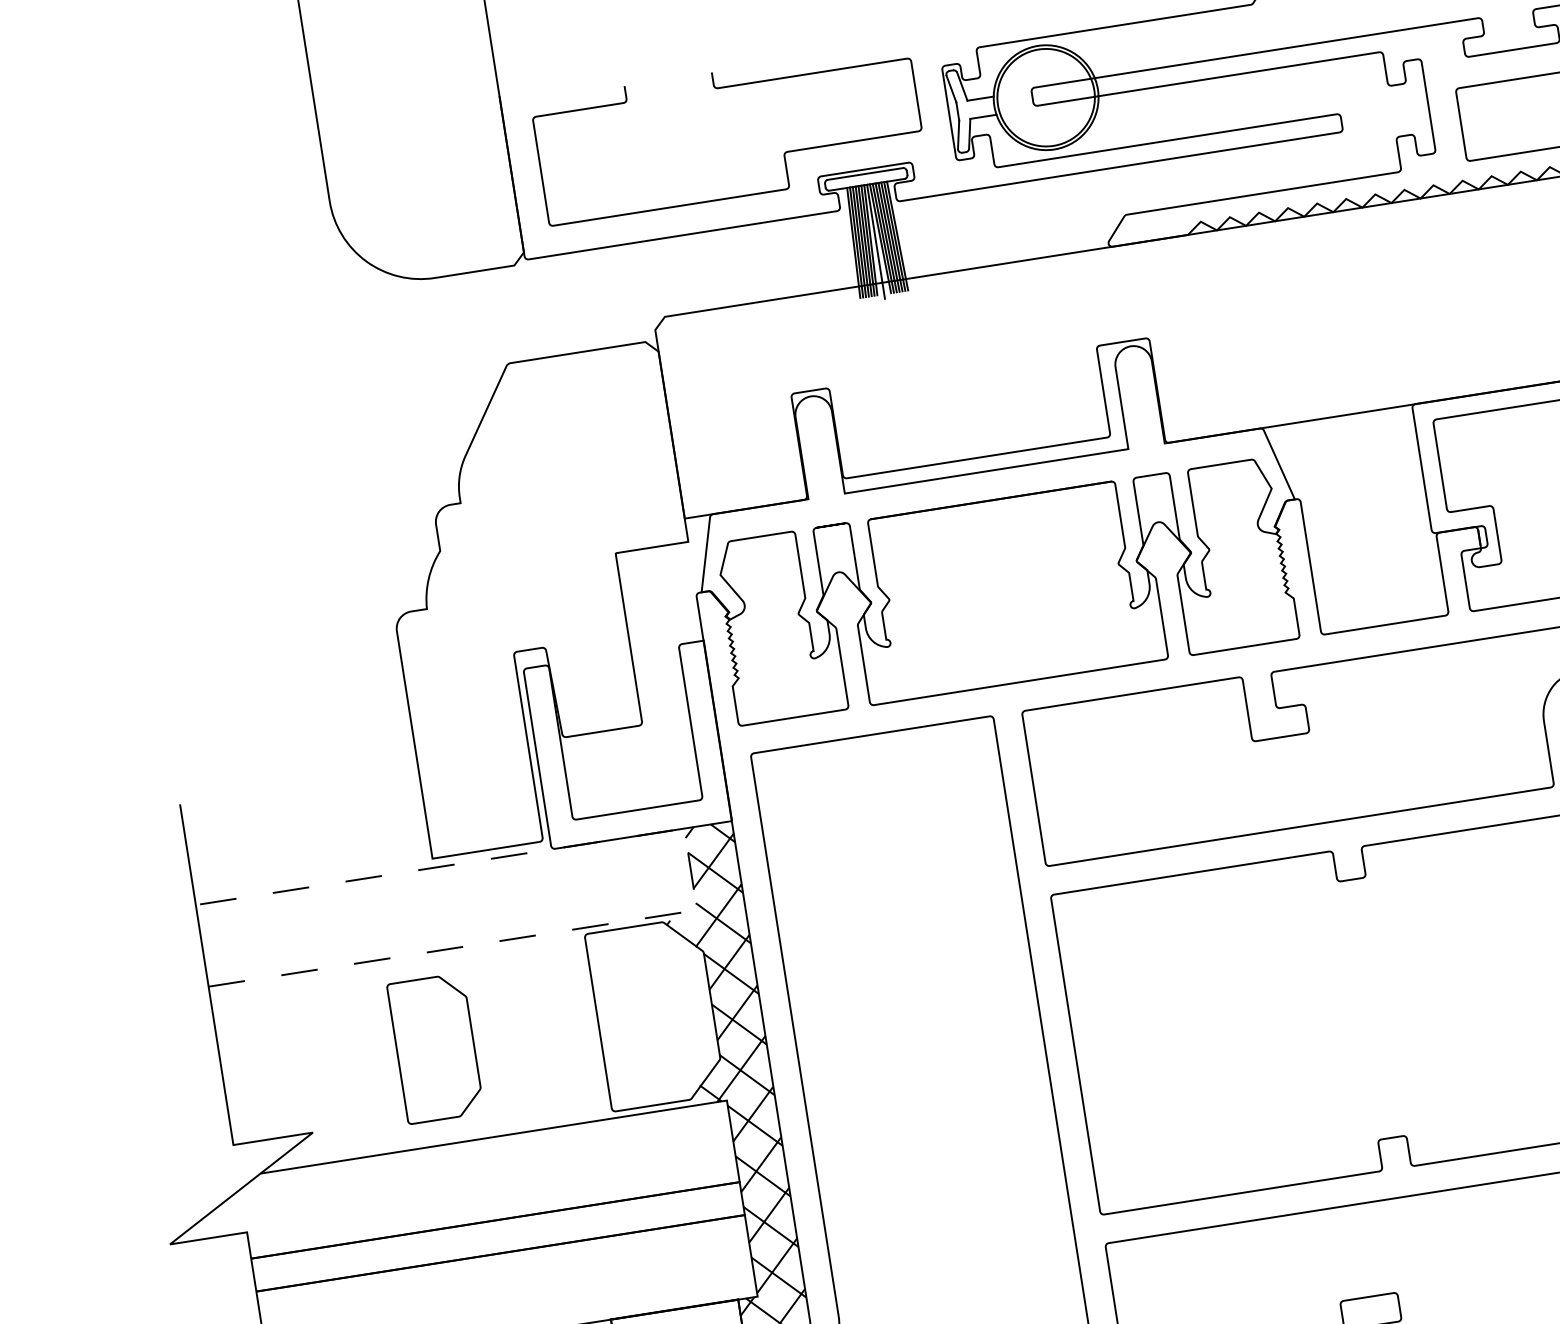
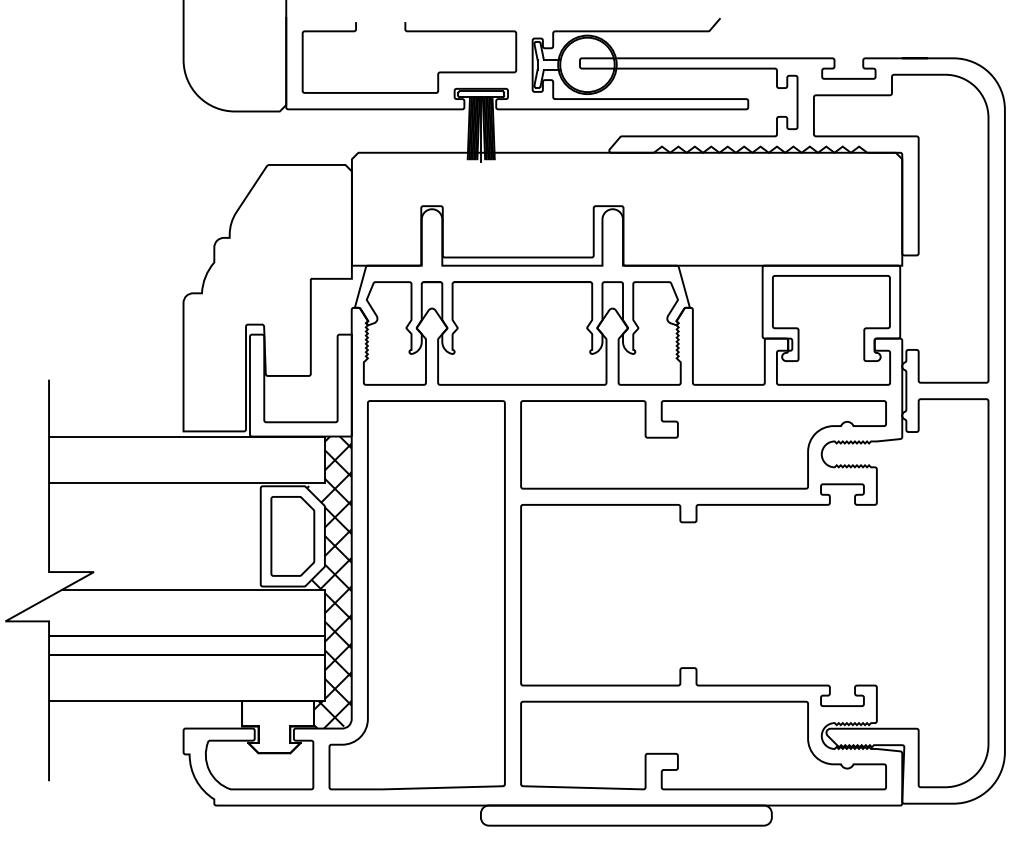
line: (689, 869) -> (324, 459), dashed -> solid
part: (435, 1048) -> (292, 536), moved

